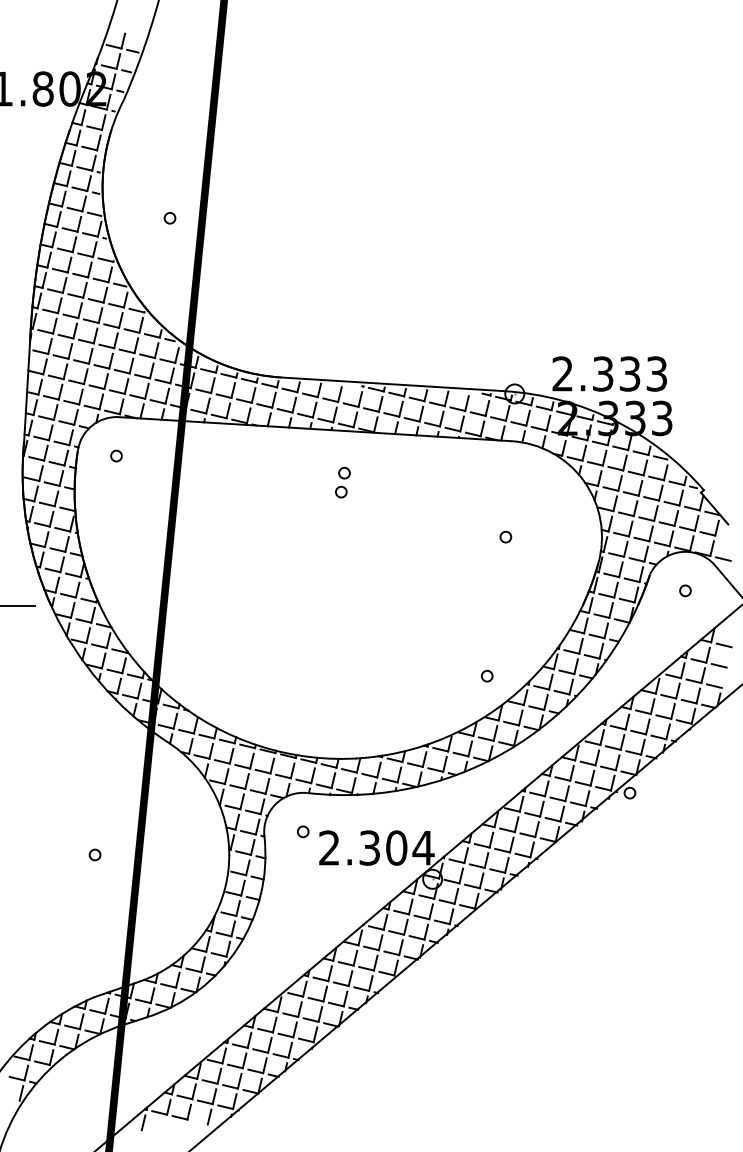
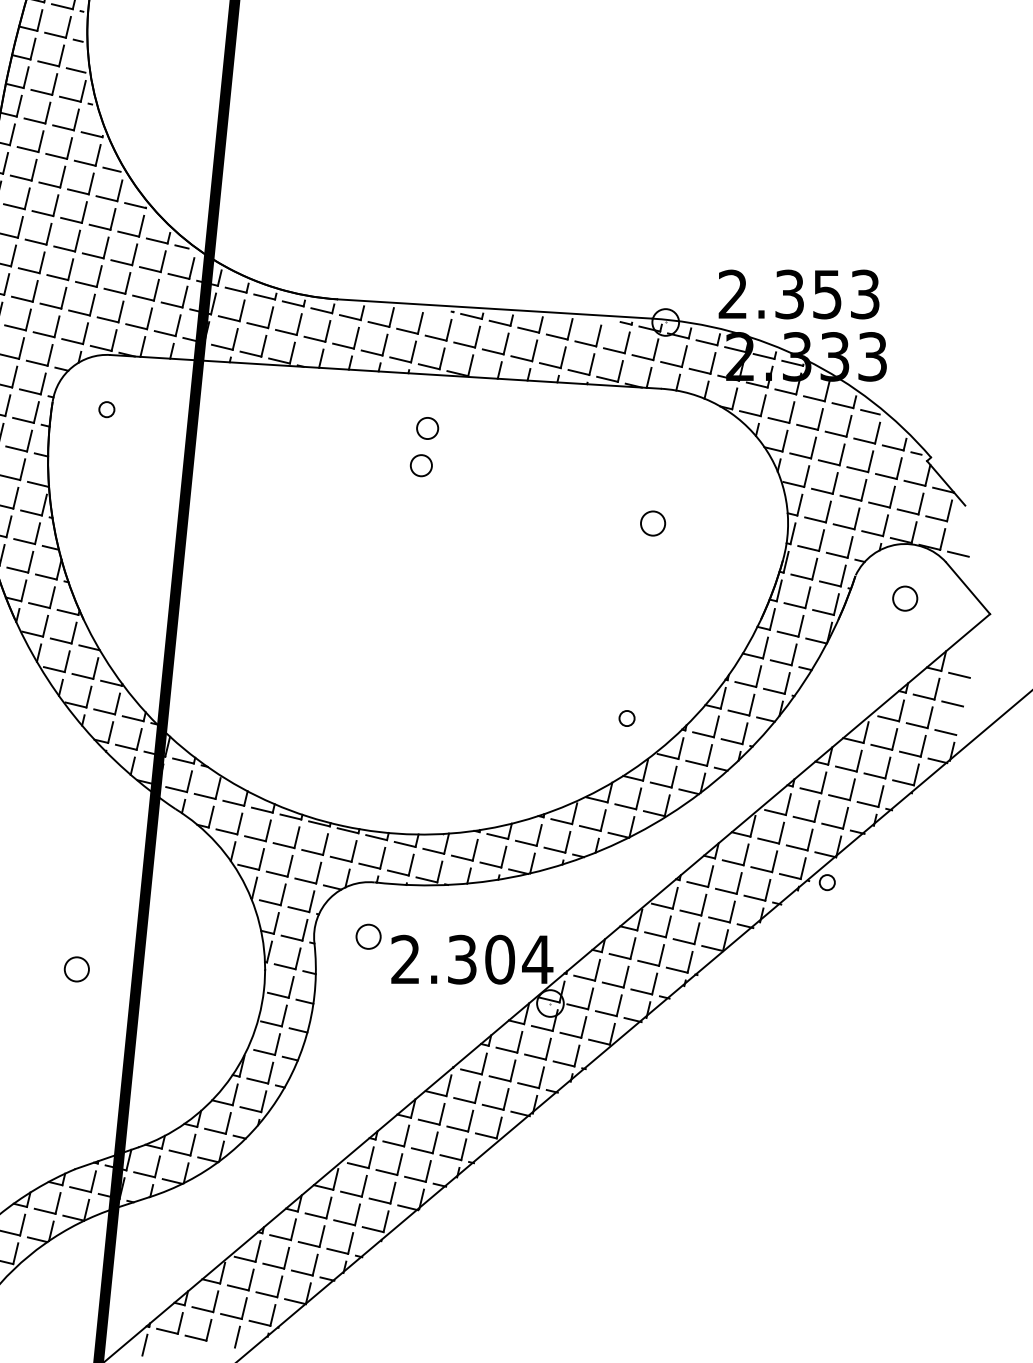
circle: (169, 218) -> (181, 76), removed
text: (630, 373) -> (828, 293), 2.333 -> 2.353
part: (342, 482) -> (423, 446), size x1.4
circle: (505, 536) -> (652, 522), size x1.6
circle: (685, 590) -> (905, 598), size x1.6
circle: (303, 831) -> (369, 936), size x1.6
circle: (94, 854) -> (75, 968), size x1.6

